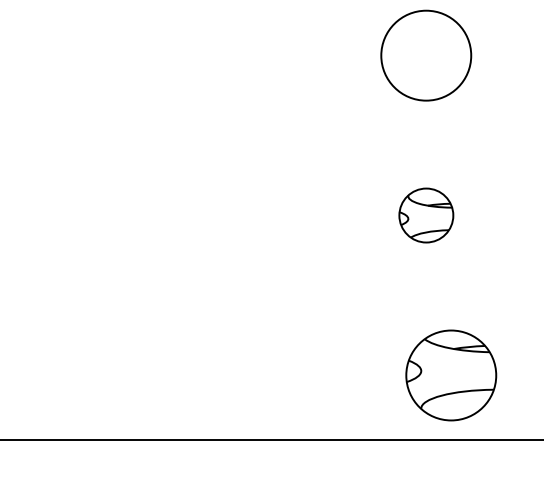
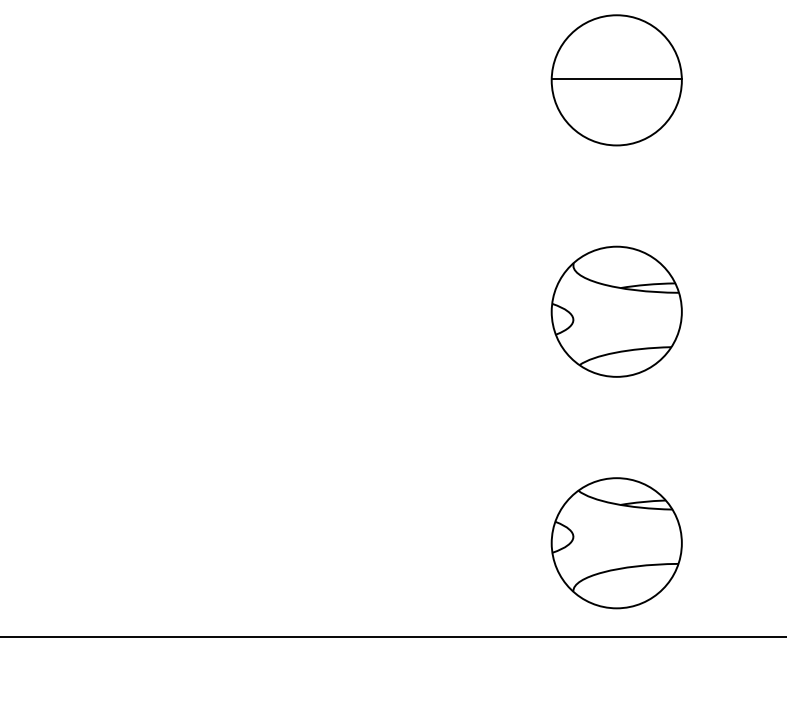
line: (426, 54) -> (617, 78), added
part: (426, 215) -> (617, 311), size x1.67
part: (451, 375) -> (617, 543), moved

